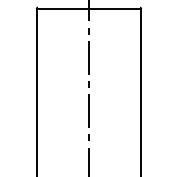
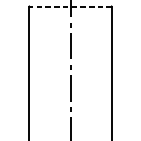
line: (88, 8) -> (70, 6), solid -> dashed

